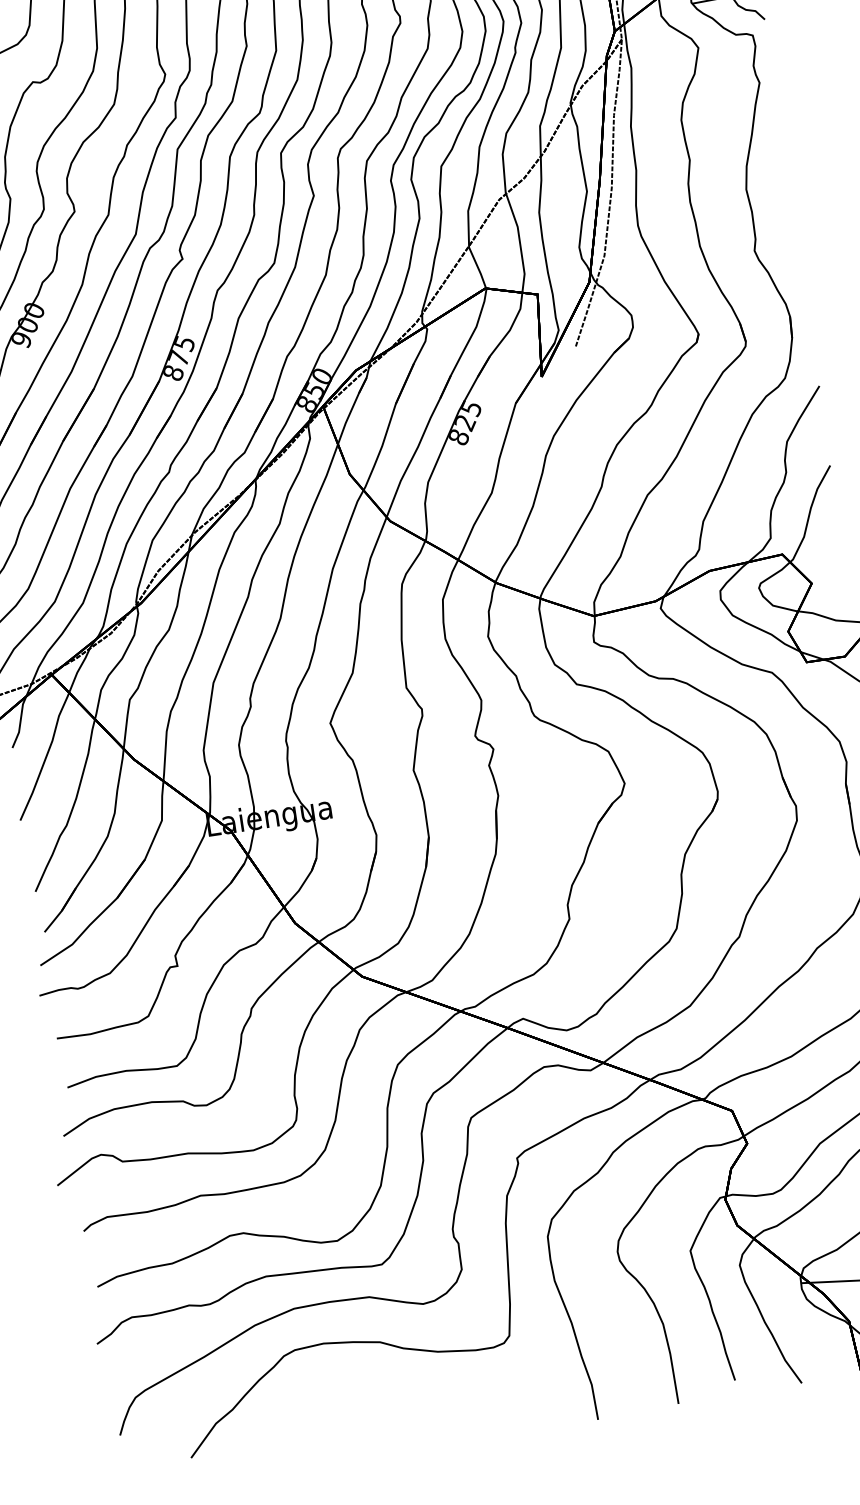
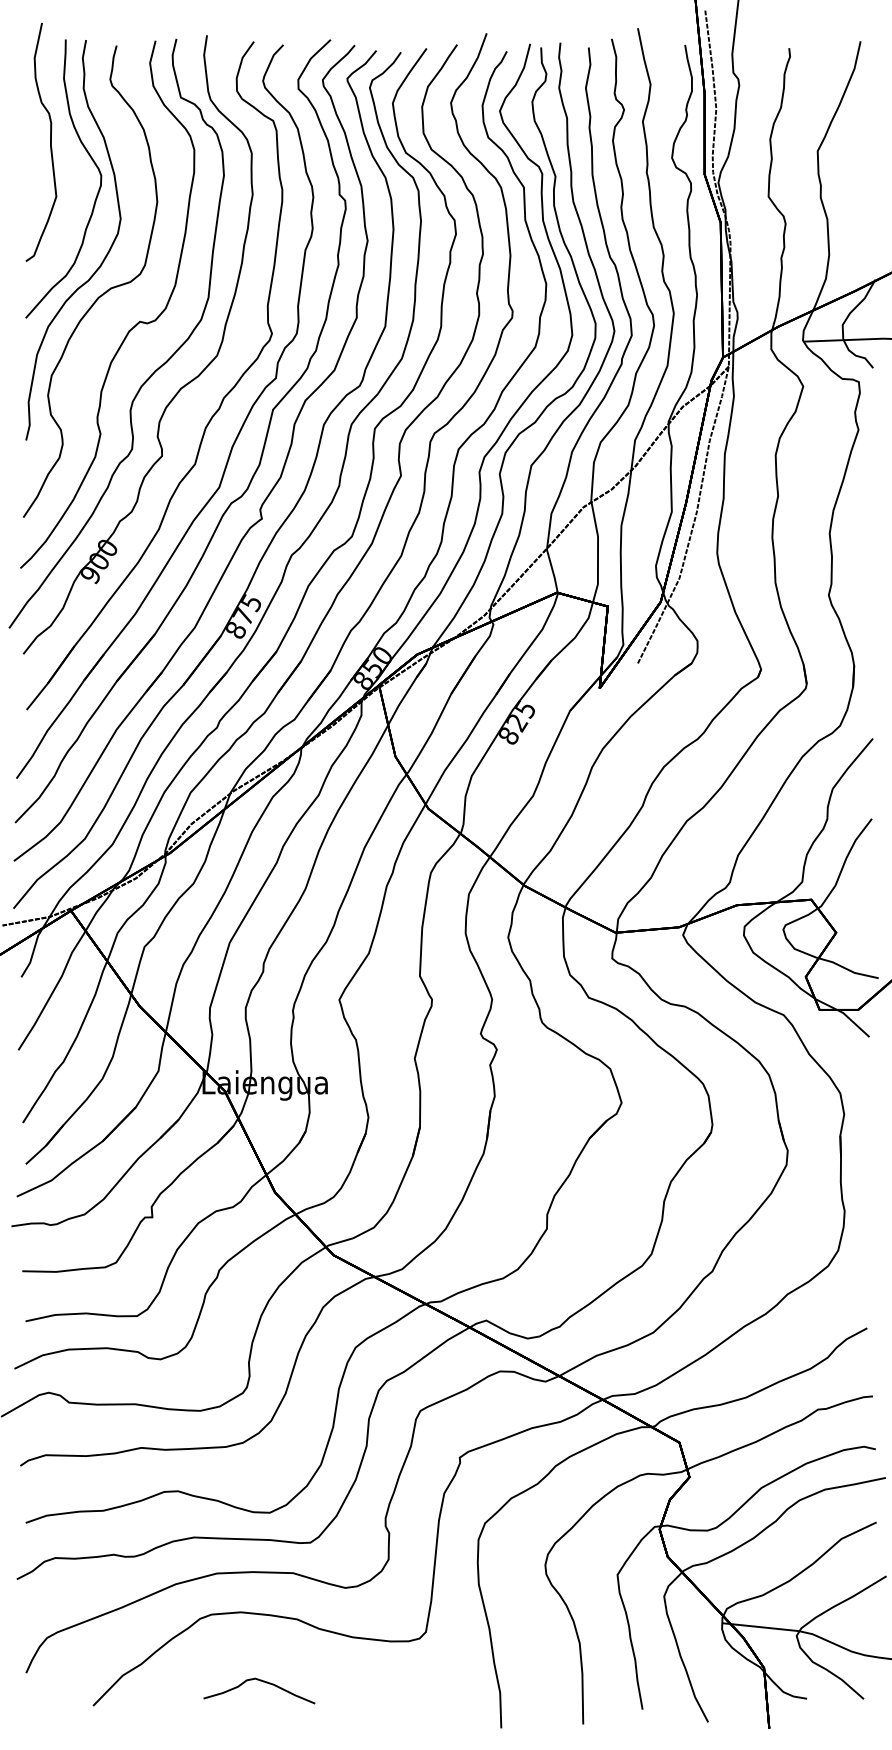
curve: (356, 1409) -> (263, 1682), added

